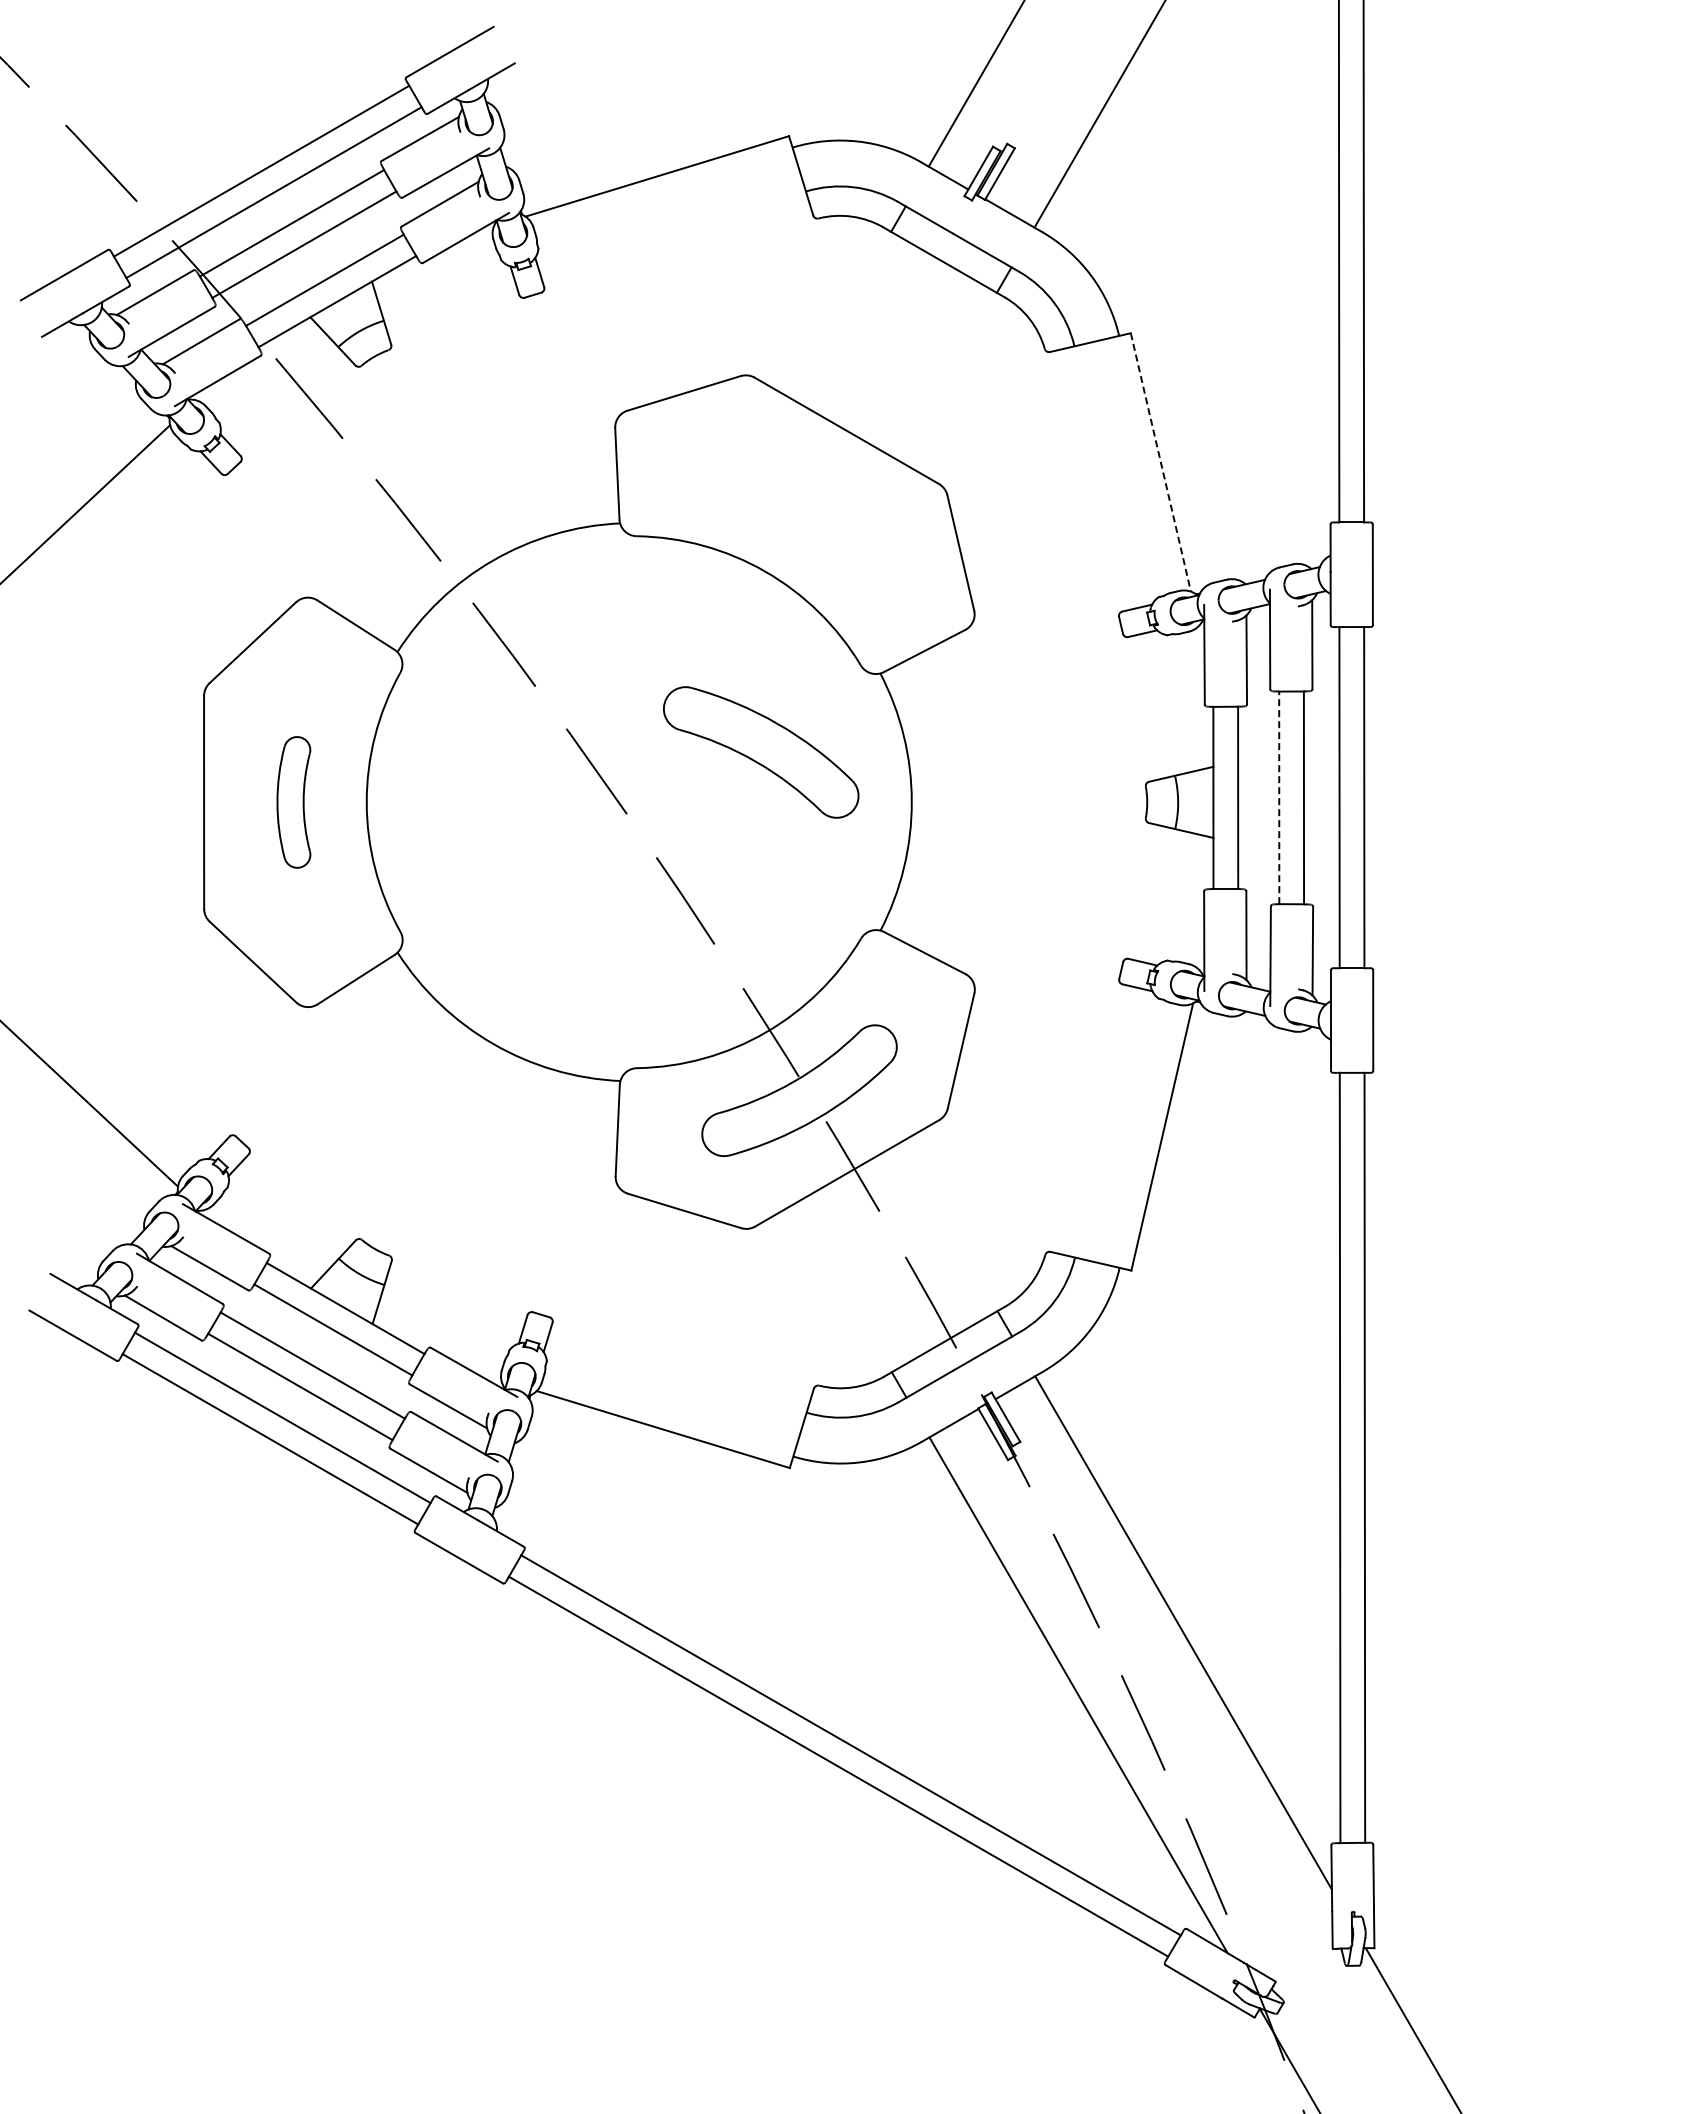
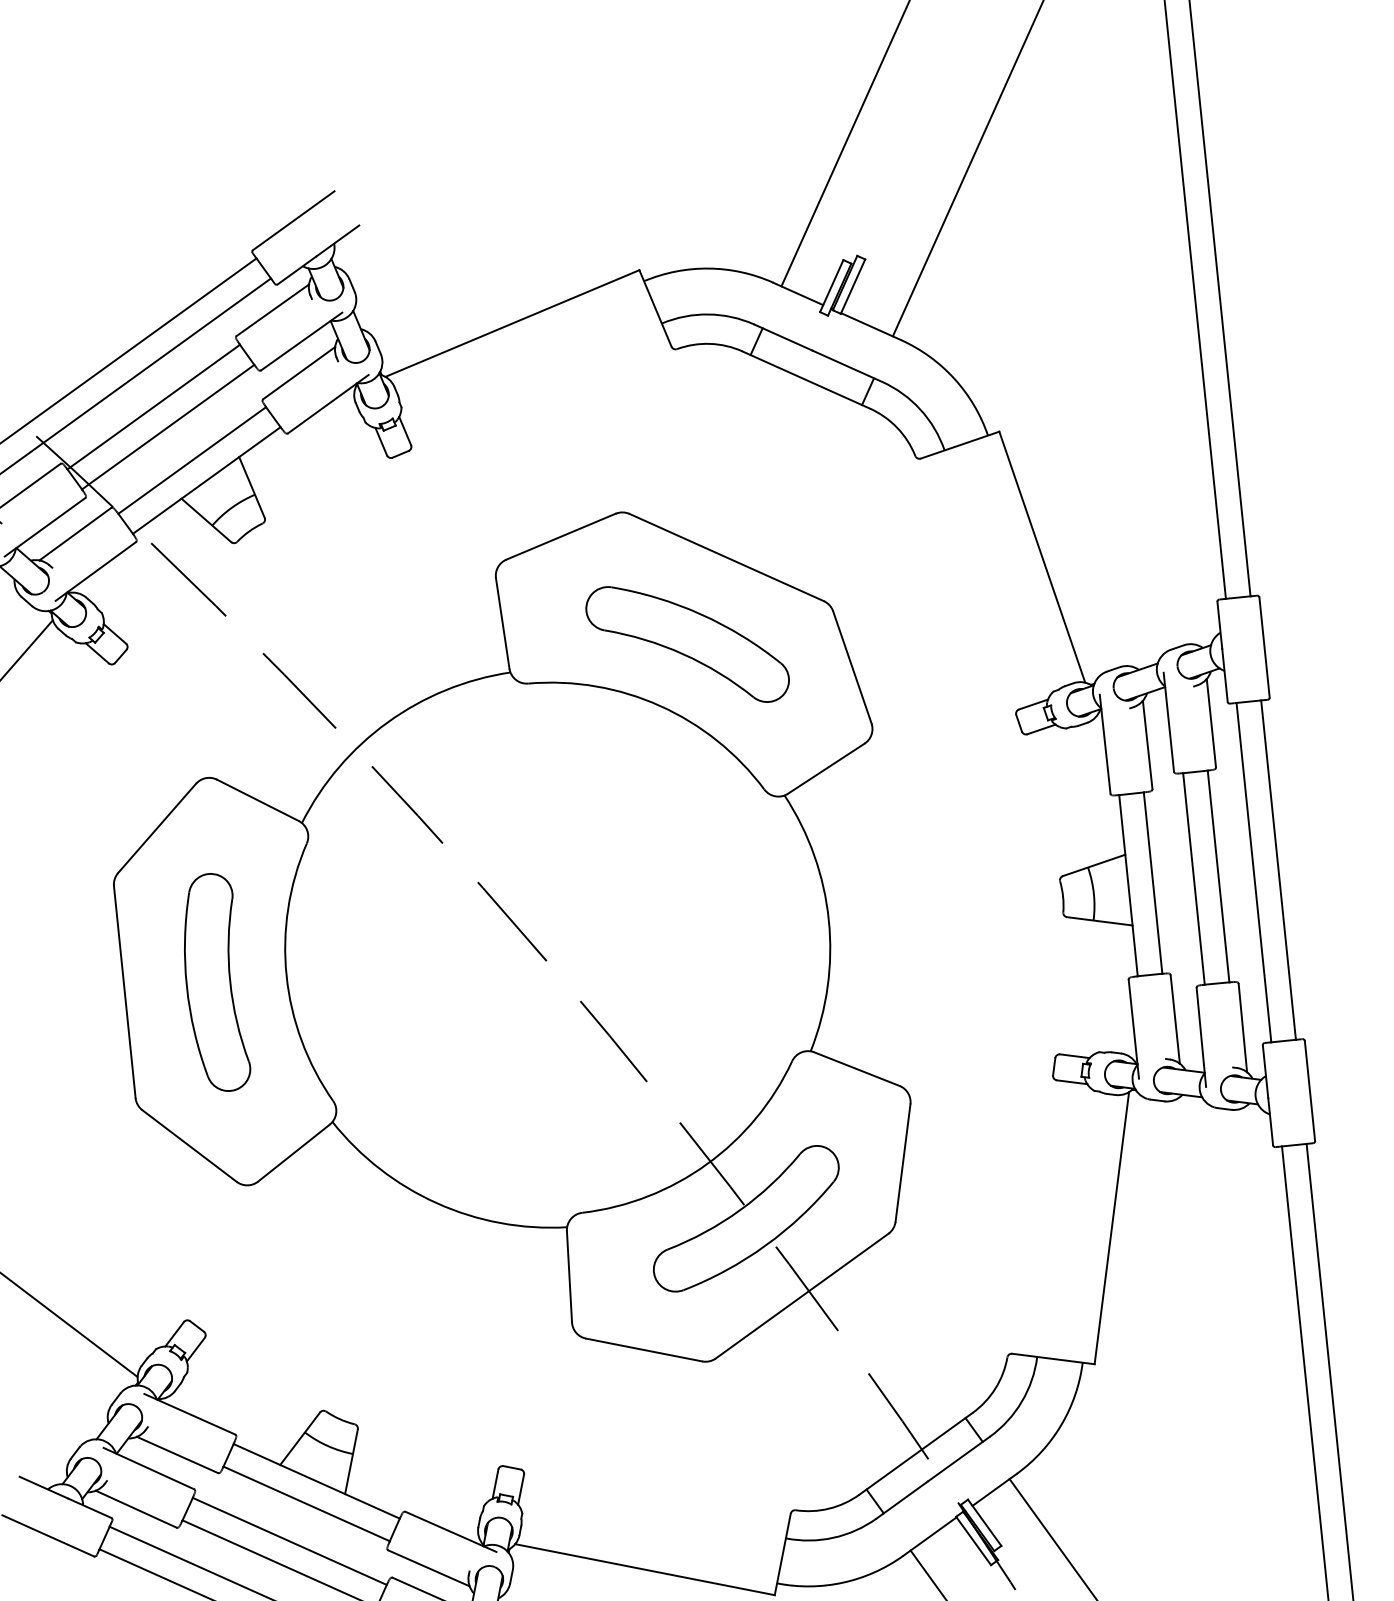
line: (1160, 462) -> (1041, 557), dashed -> solid
part: (761, 752) -> (687, 644), moved
line: (1279, 797) -> (1194, 878), dashed -> solid
part: (293, 802) -> (213, 983), size x1.67

